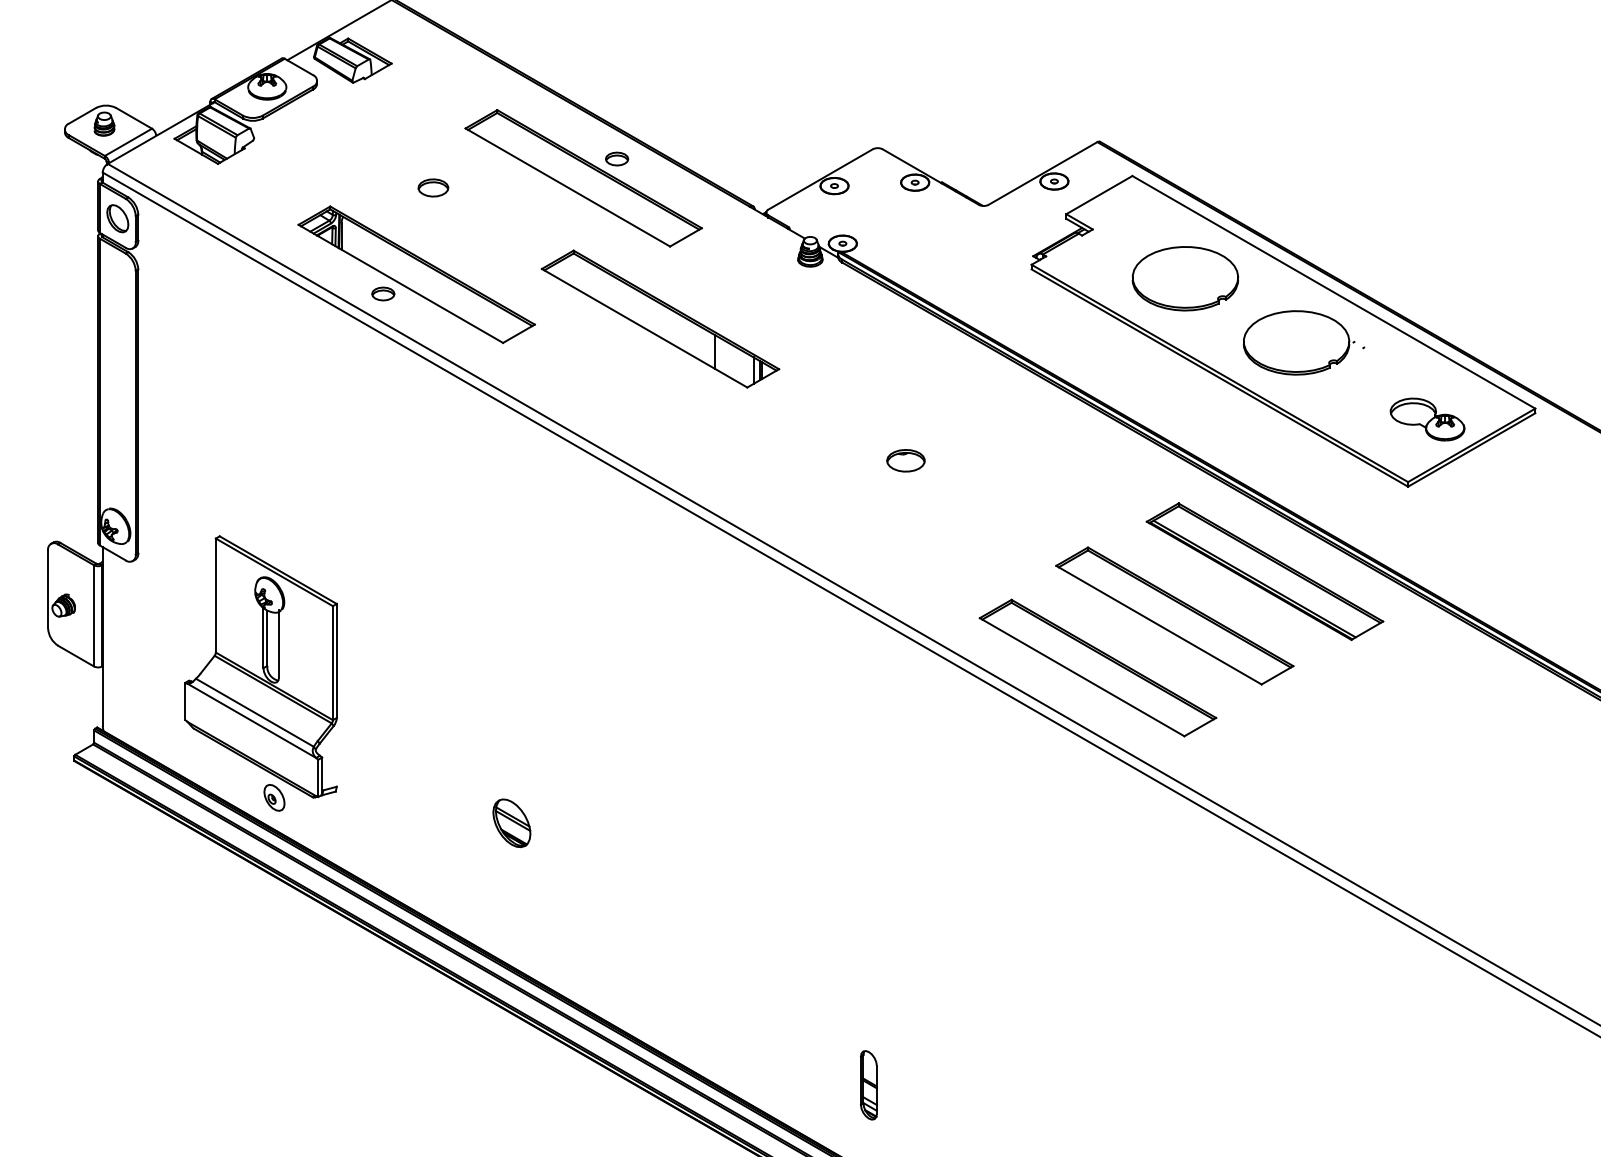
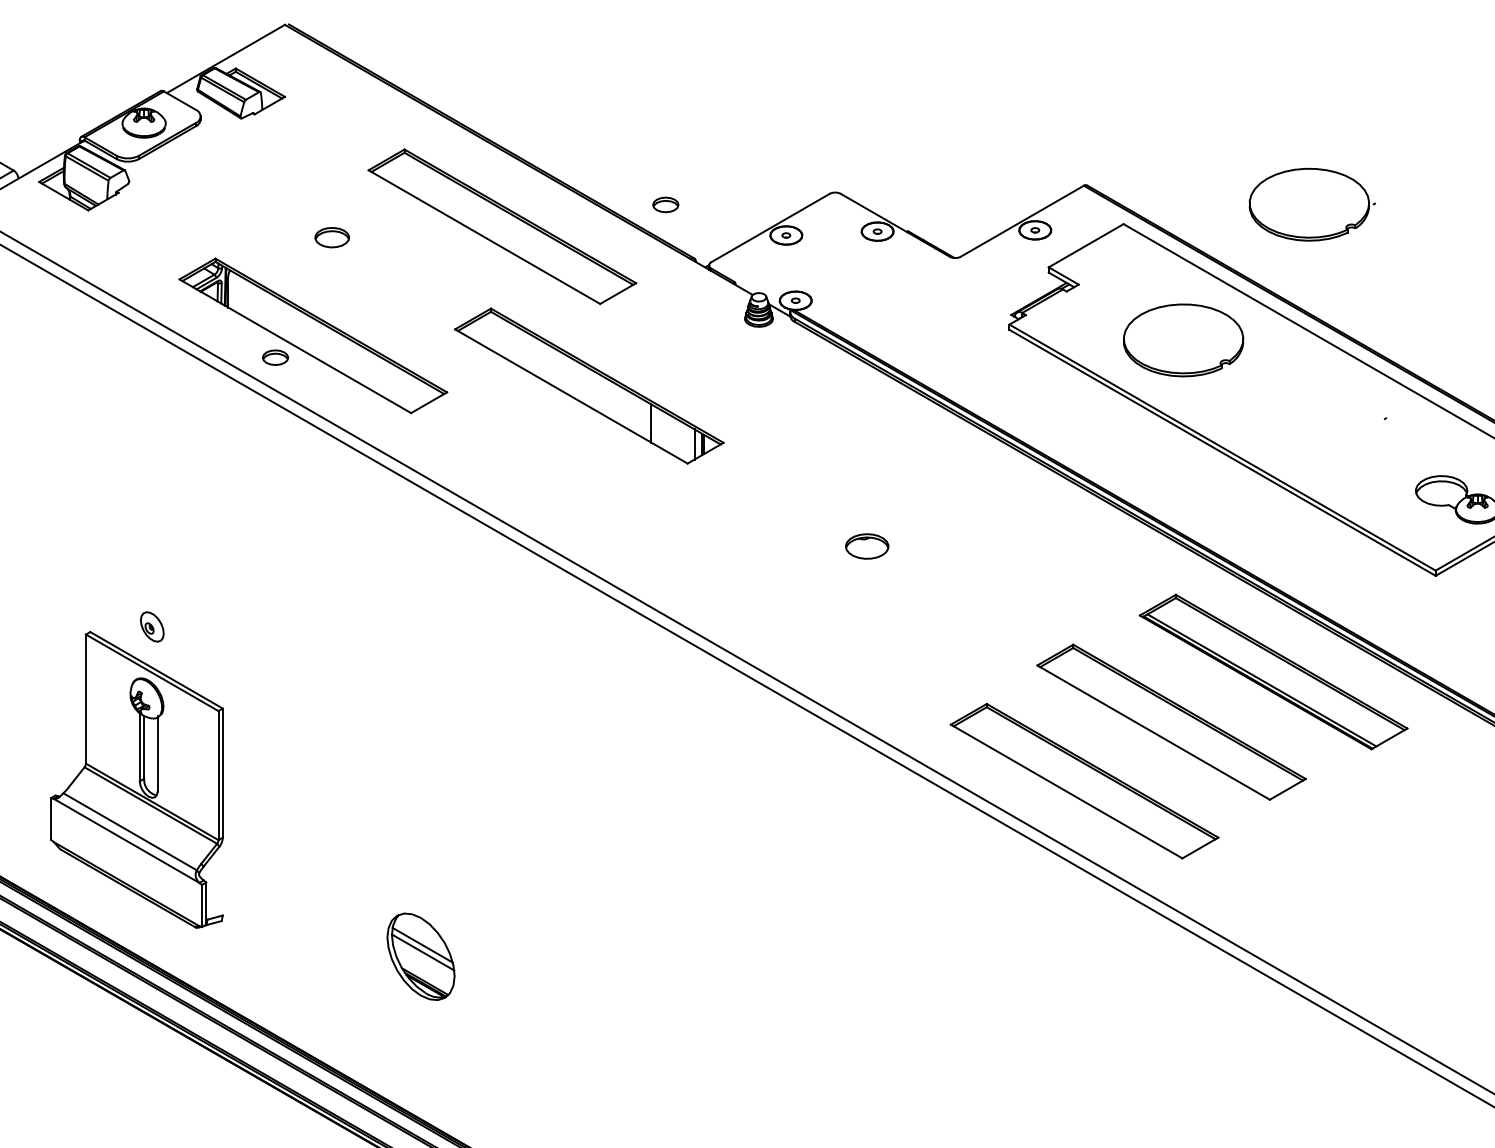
part: (617, 158) -> (666, 204), moved
part: (1299, 342) -> (1312, 204), moved
part: (274, 797) -> (152, 626), moved
part: (511, 823) -> (420, 957), size x1.6

